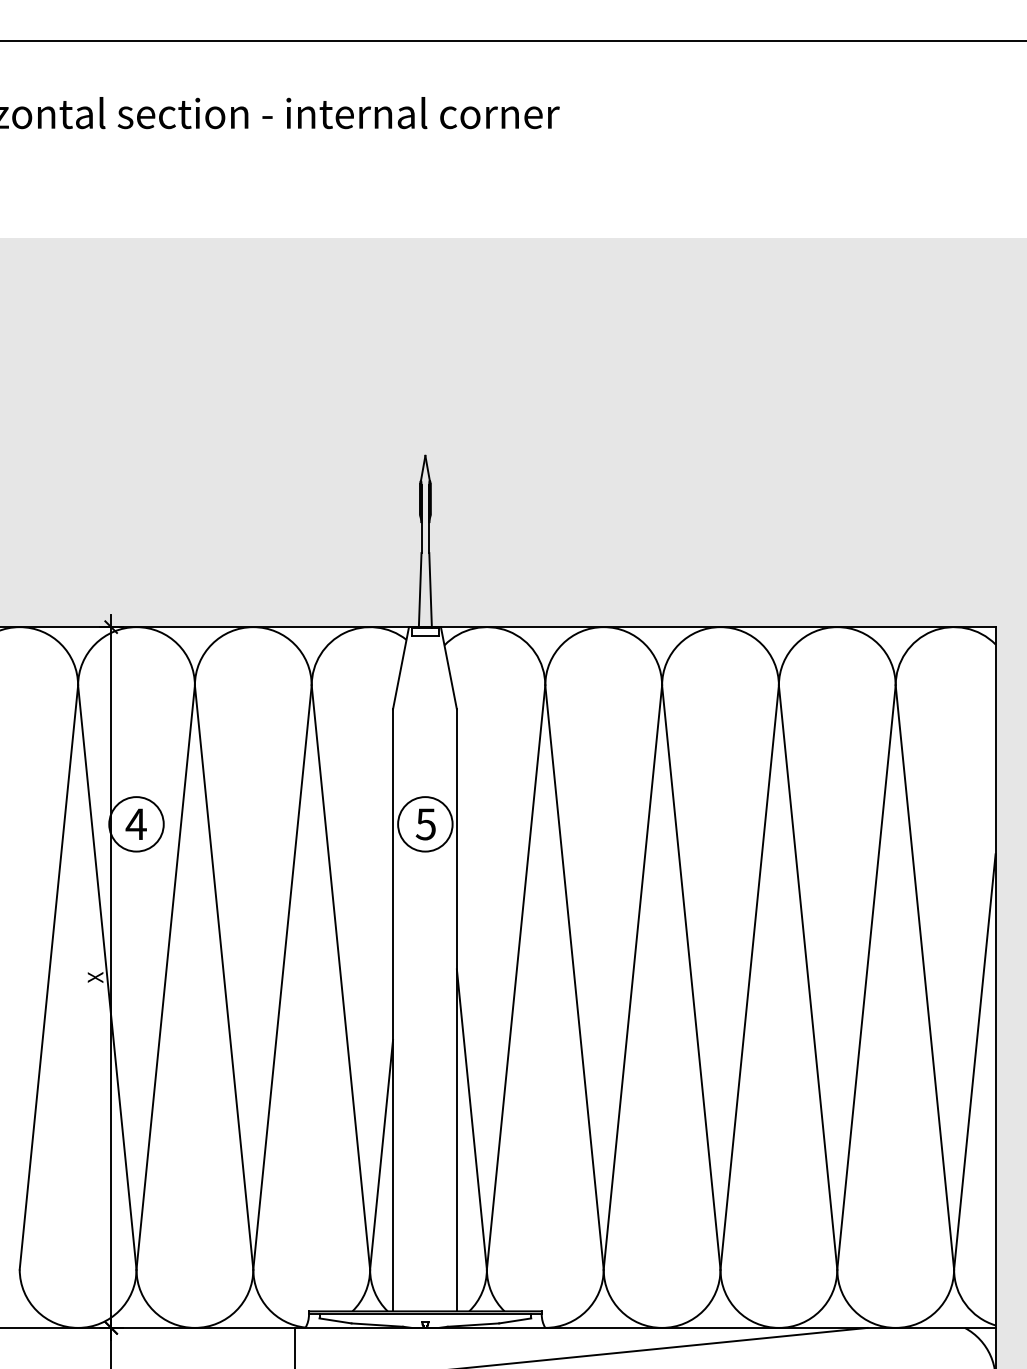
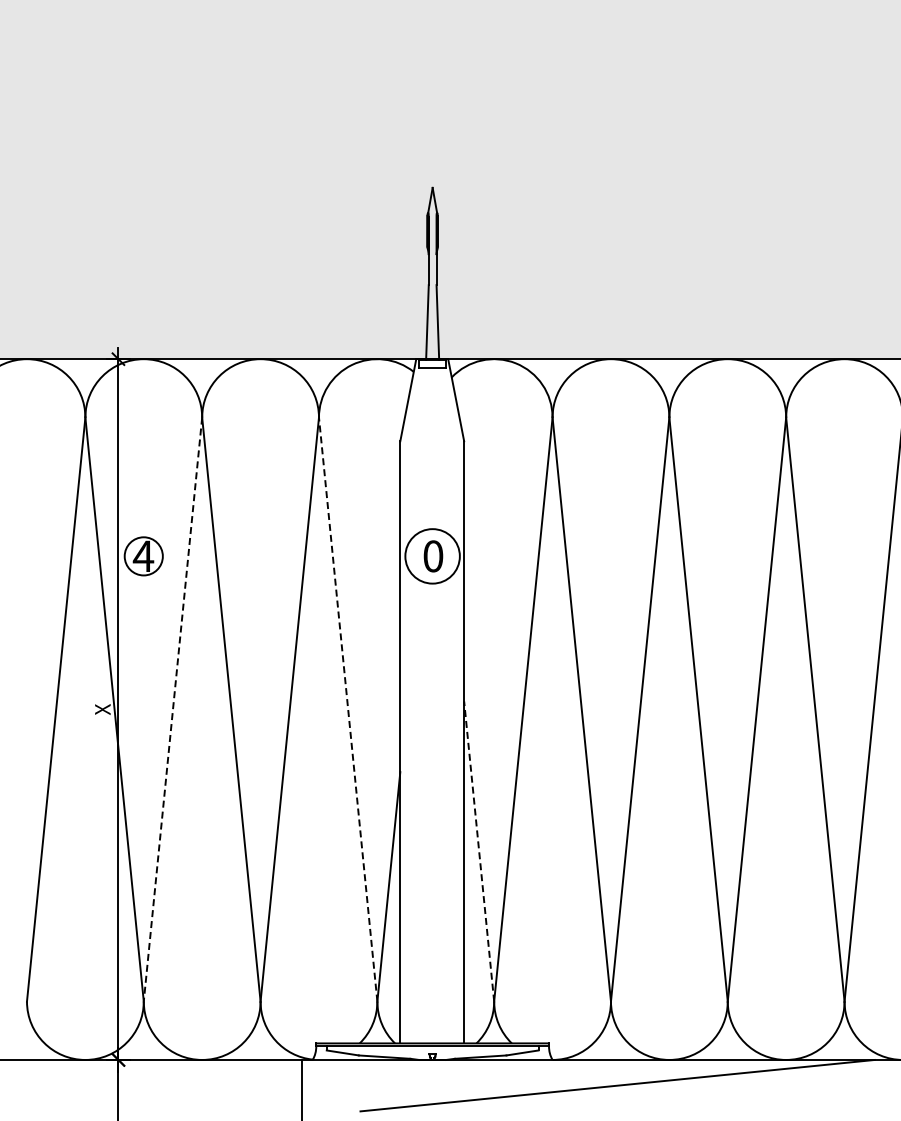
circle: (136, 824) -> (143, 556), size x0.7
text: (425, 824) -> (432, 556), 5 -> 0
line: (340, 977) -> (347, 709), solid -> dashed
line: (165, 978) -> (172, 710), solid -> dashed
line: (471, 1119) -> (478, 851), solid -> dashed

